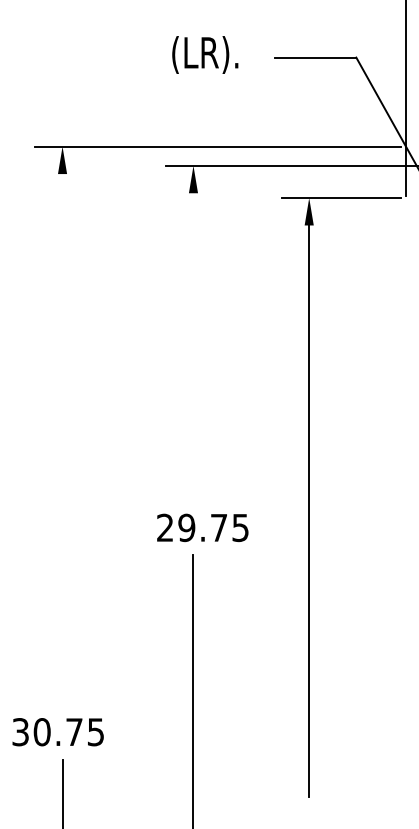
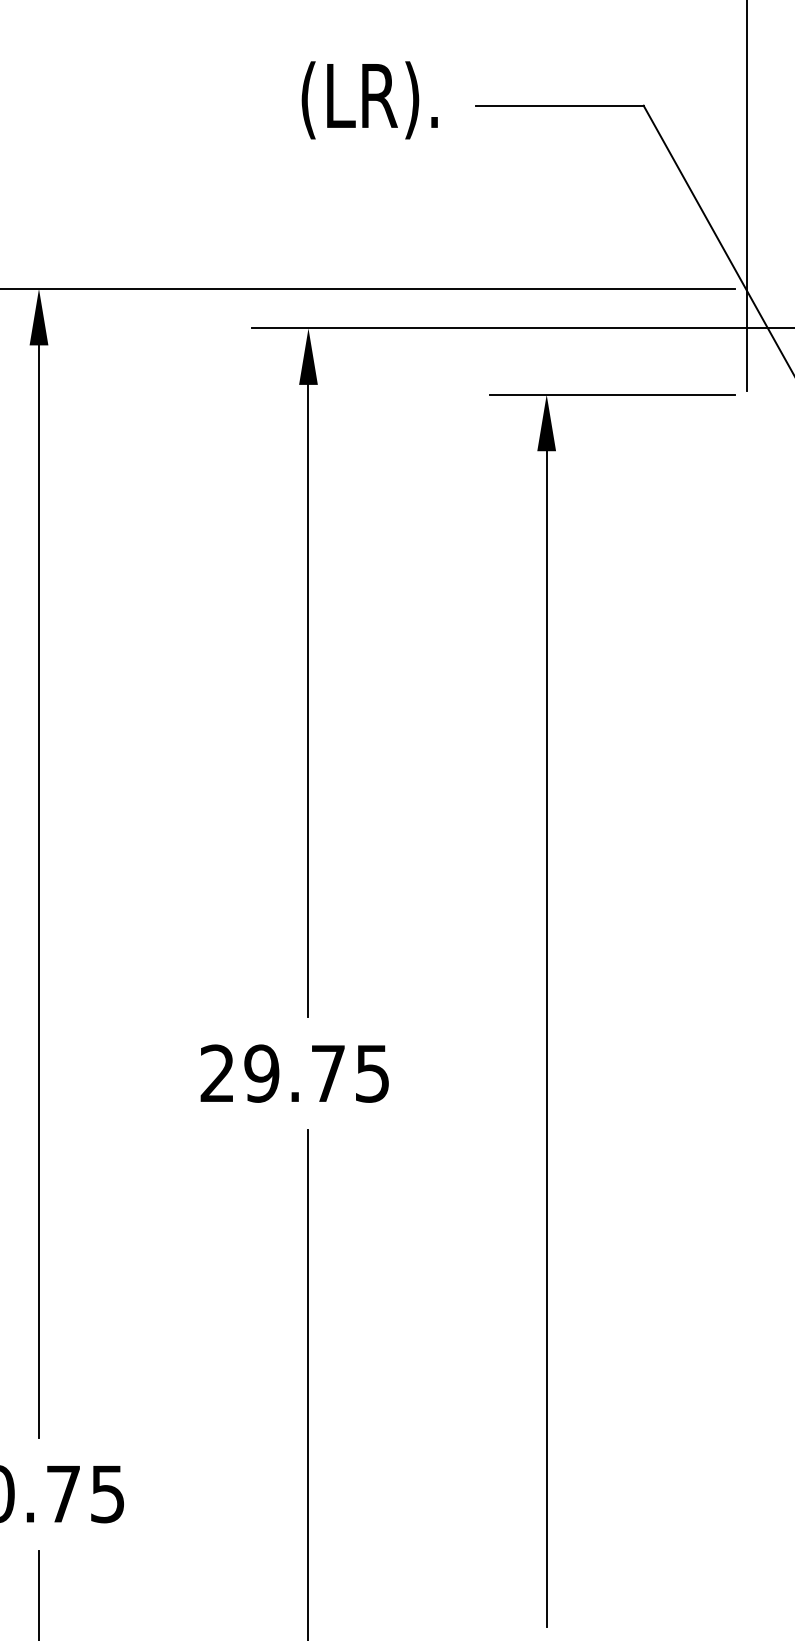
text: (205, 54) -> (370, 99), moved
line: (193, 346) -> (308, 700), added
line: (62, 439) -> (38, 891), added
text: (202, 527) -> (294, 1072), moved

